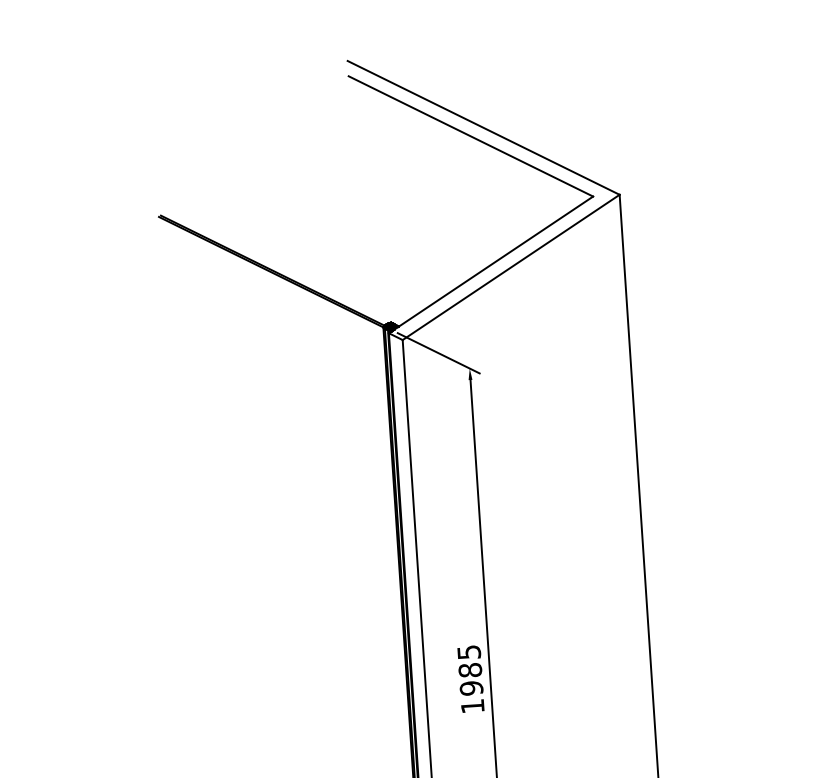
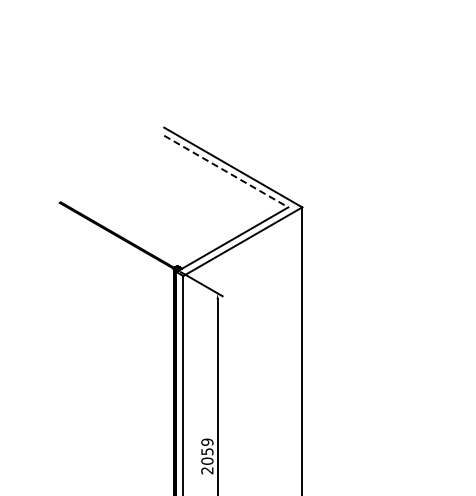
line: (471, 136) -> (226, 171), solid -> dashed
text: (471, 679) -> (207, 456), 1985 -> 2059

